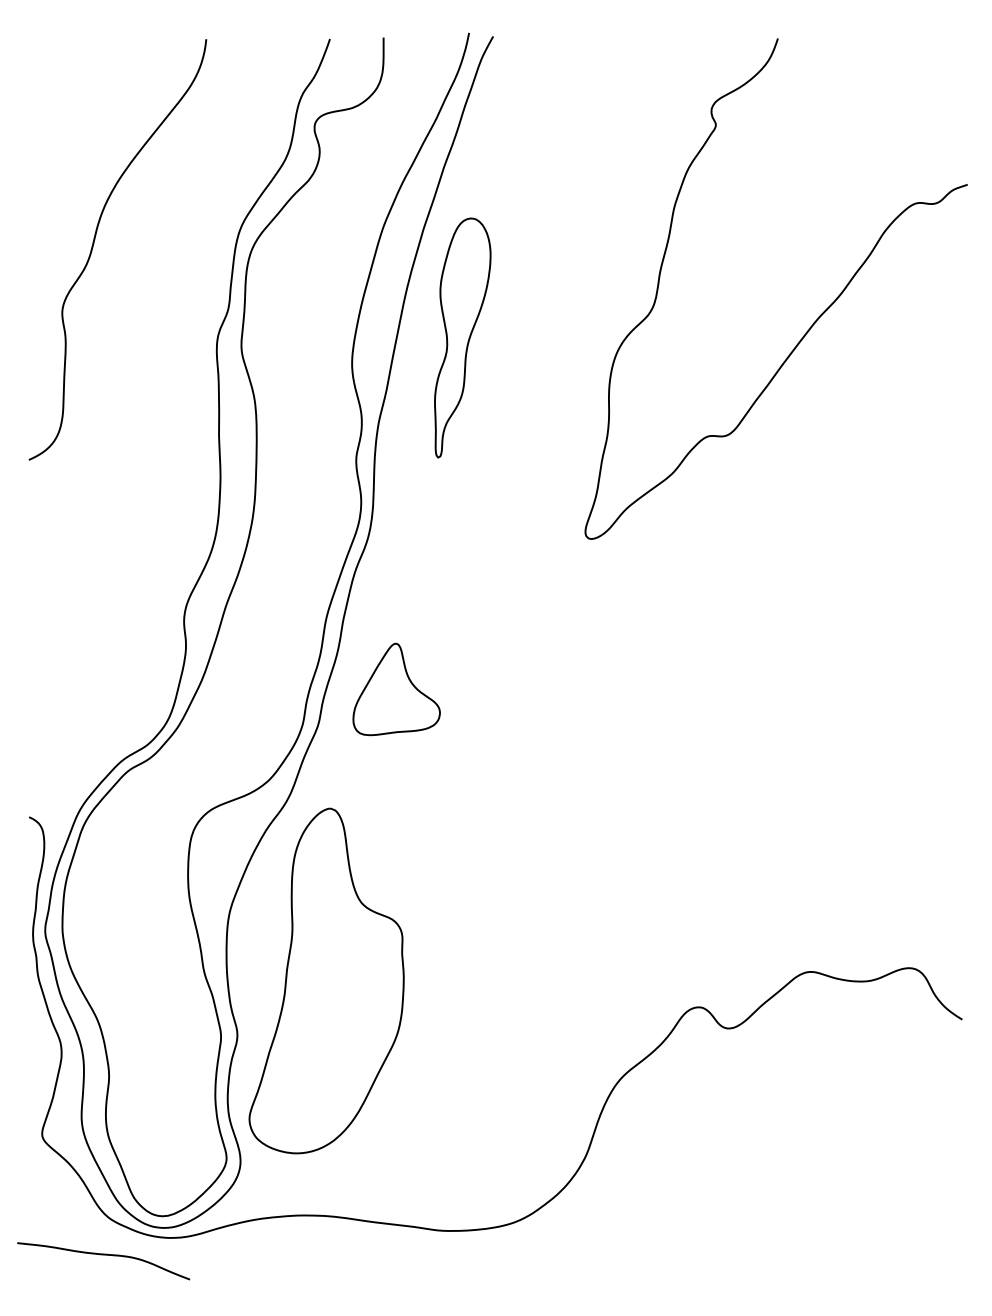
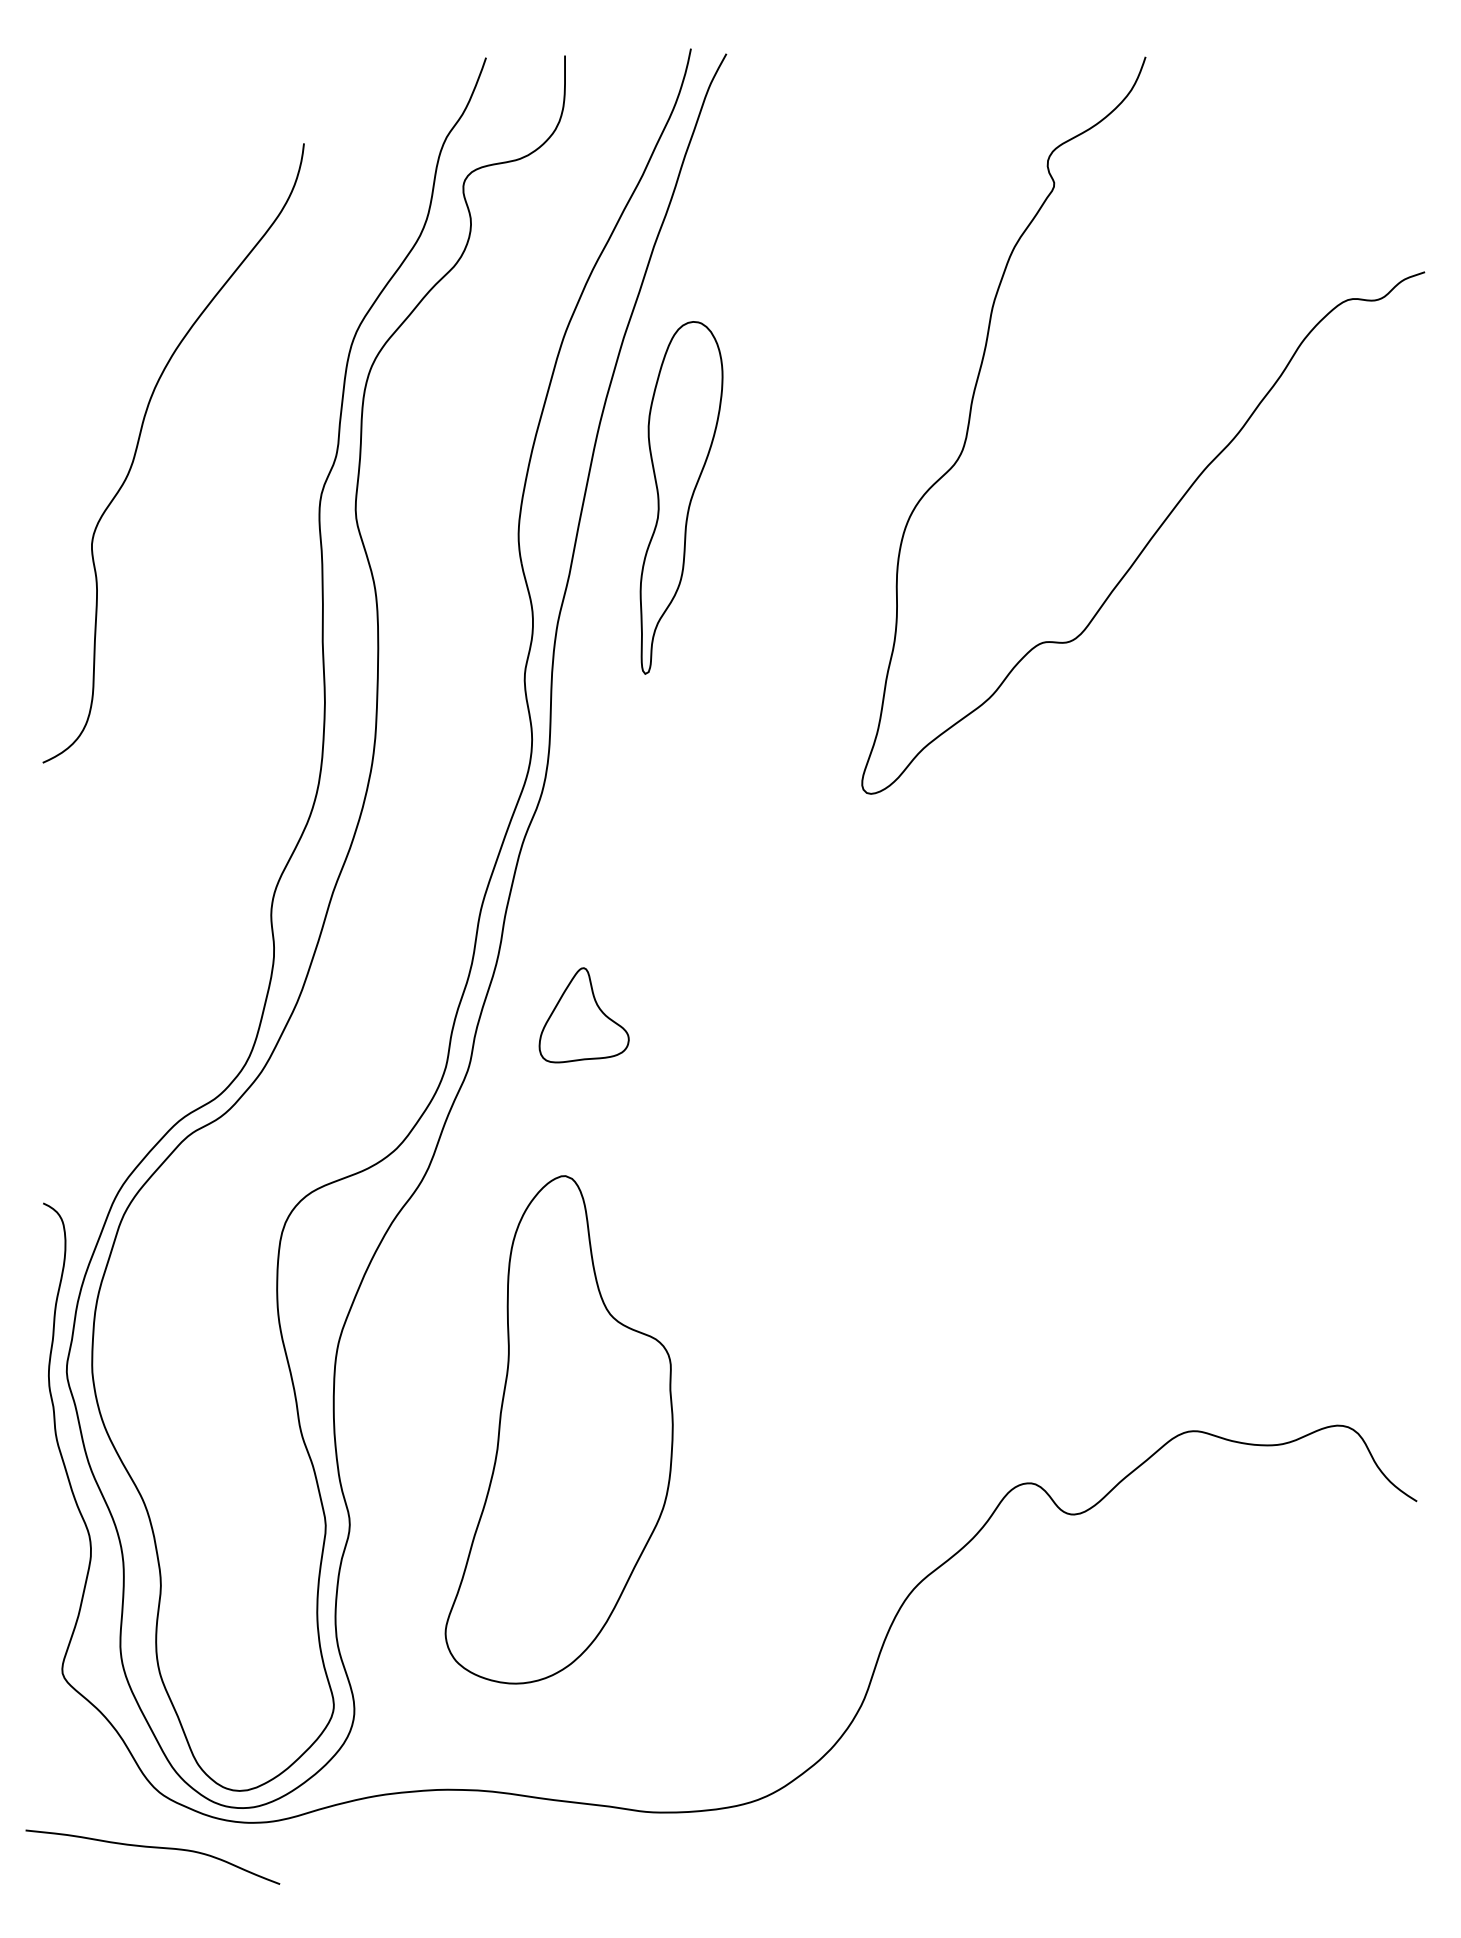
curve: (94, 243) -> (139, 444), moved
part: (396, 689) -> (584, 1015), size x0.7
part: (326, 980) -> (558, 1429), moved

